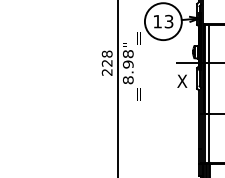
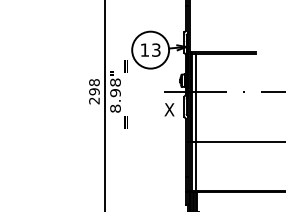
text: (107, 63) -> (94, 91), 228 -> 298

